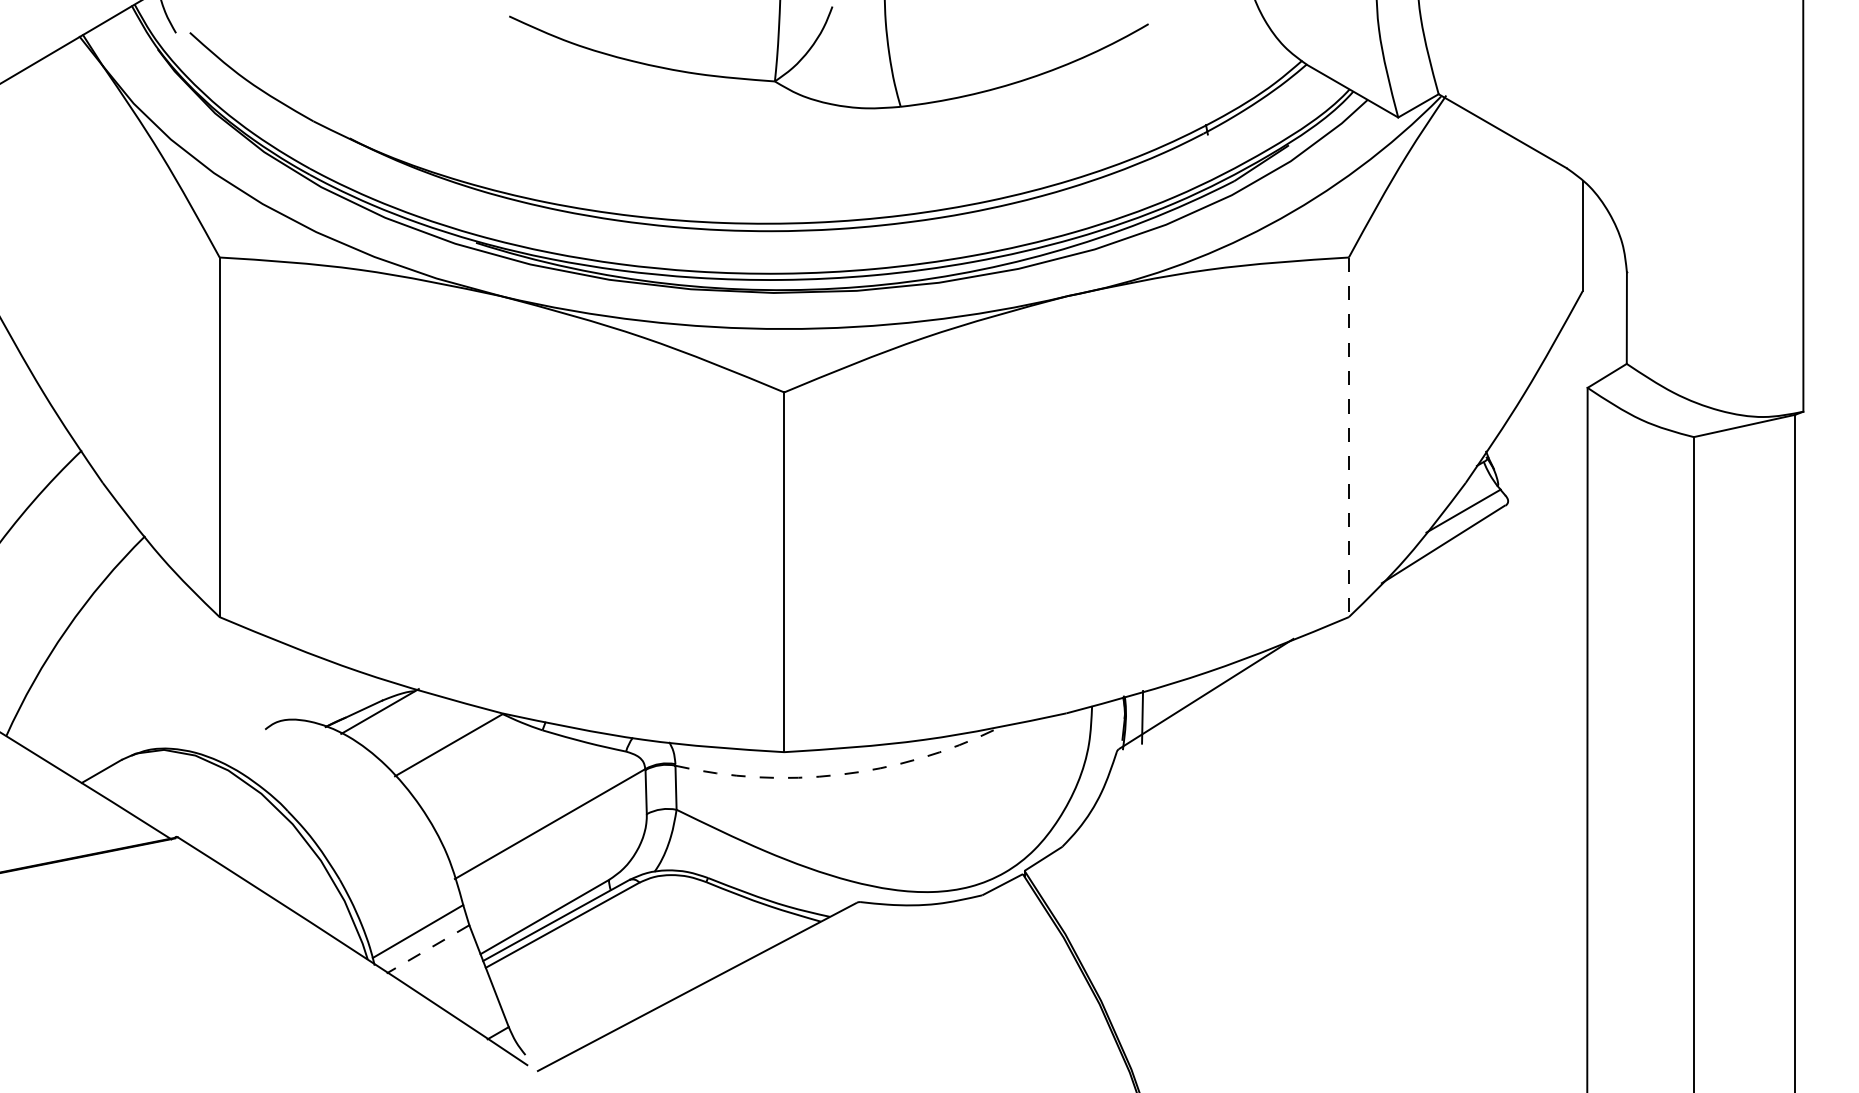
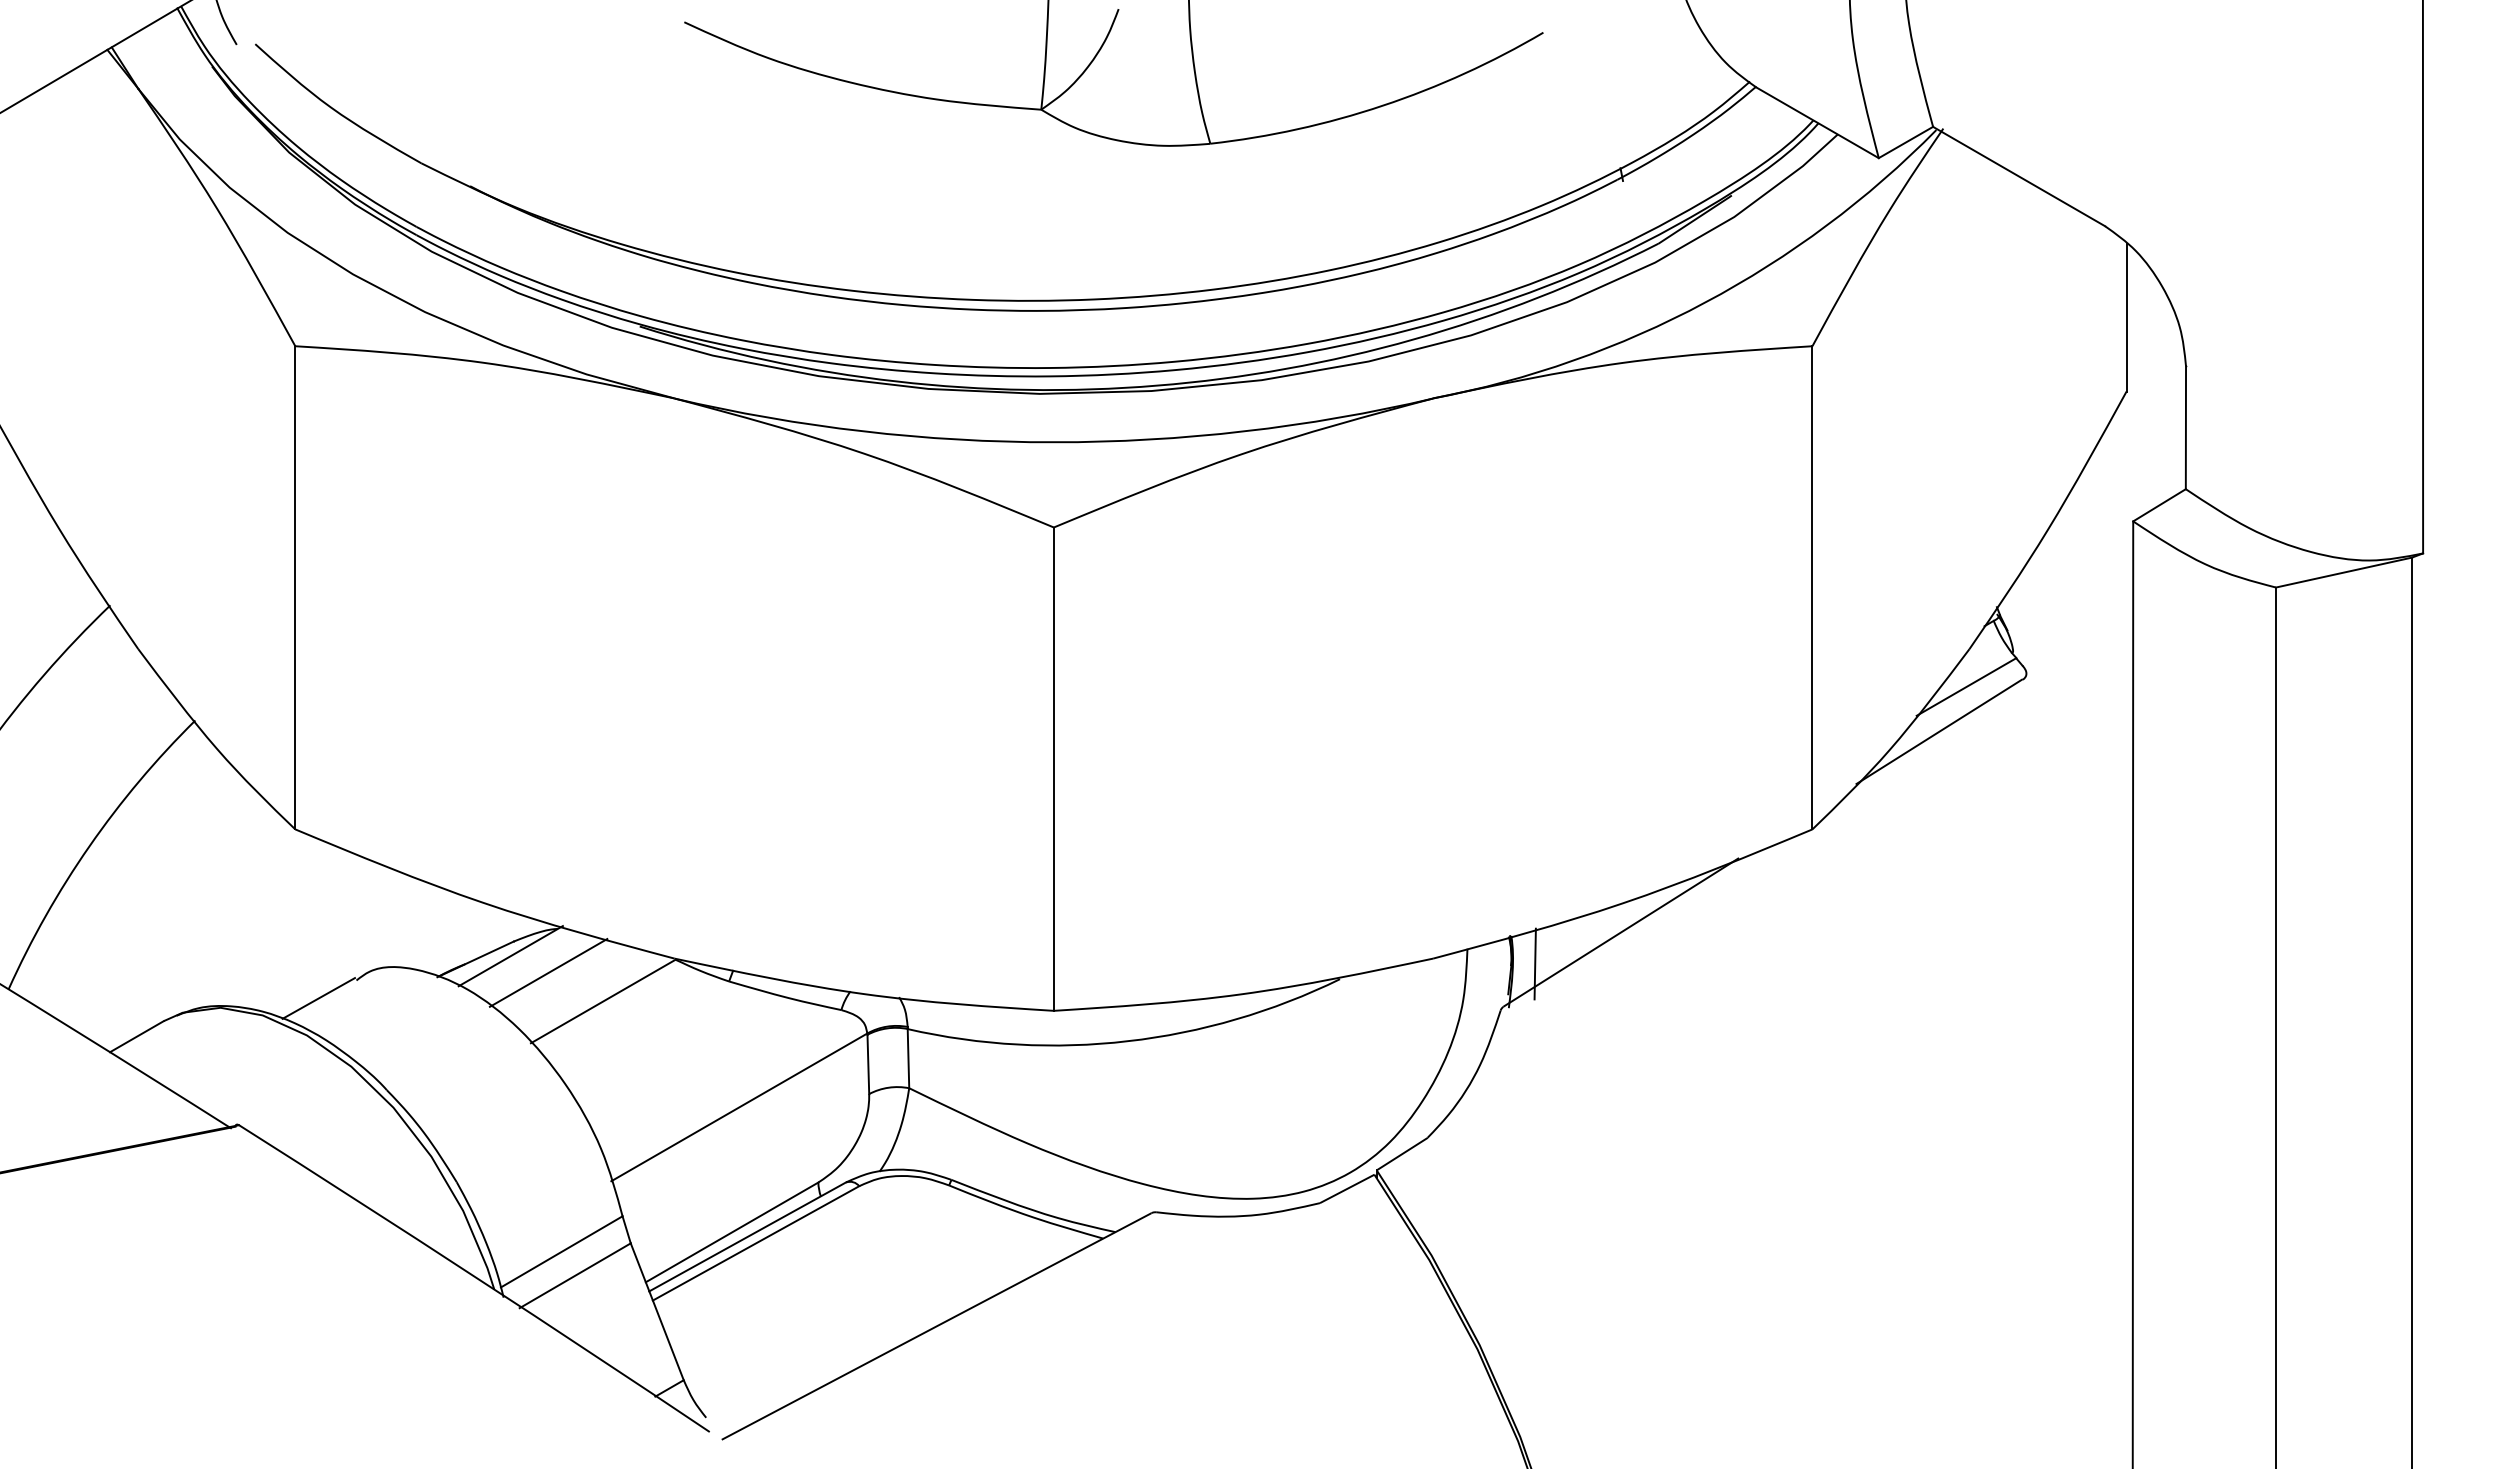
line: (1348, 437) -> (1812, 587), dashed -> solid
line: (408, 723) -> (548, 972), added
line: (236, 742) -> (318, 998), added
arc: (839, 775) -> (1128, 1041), dashed -> solid
line: (427, 949) -> (574, 1276), dashed -> solid

